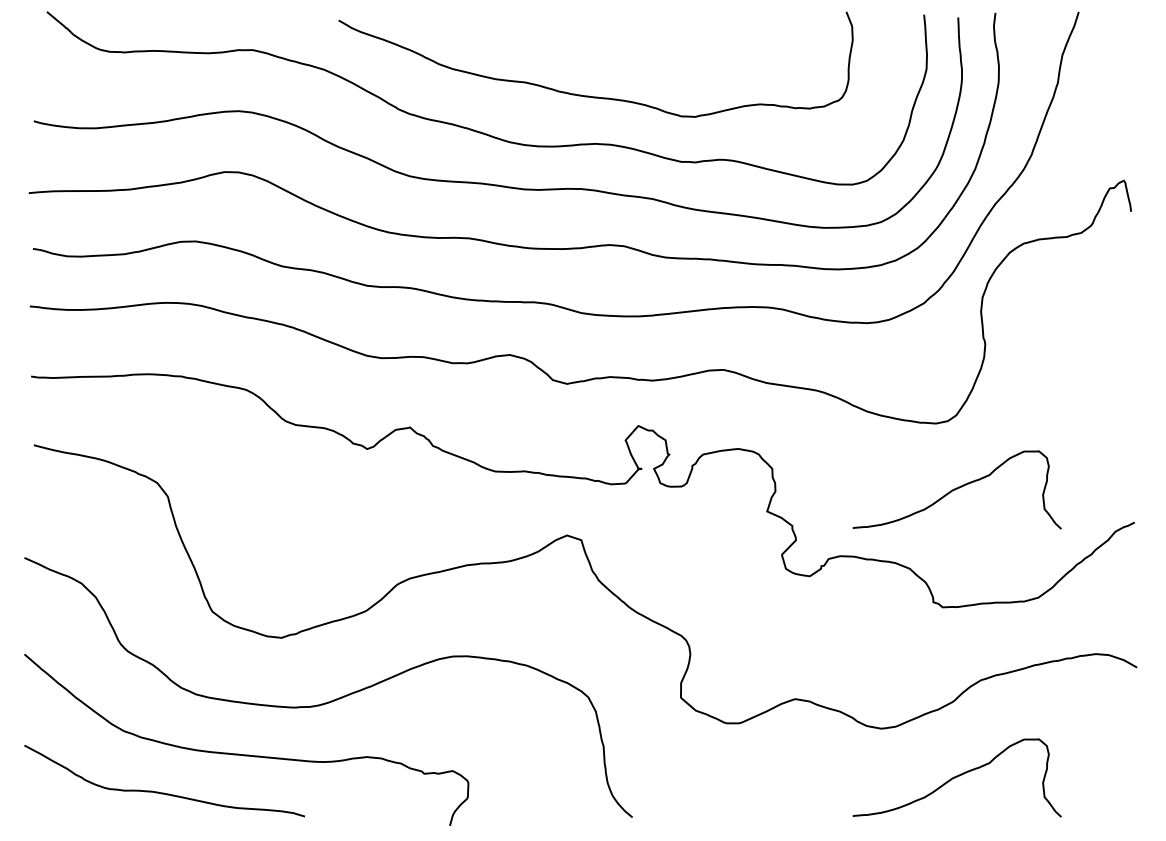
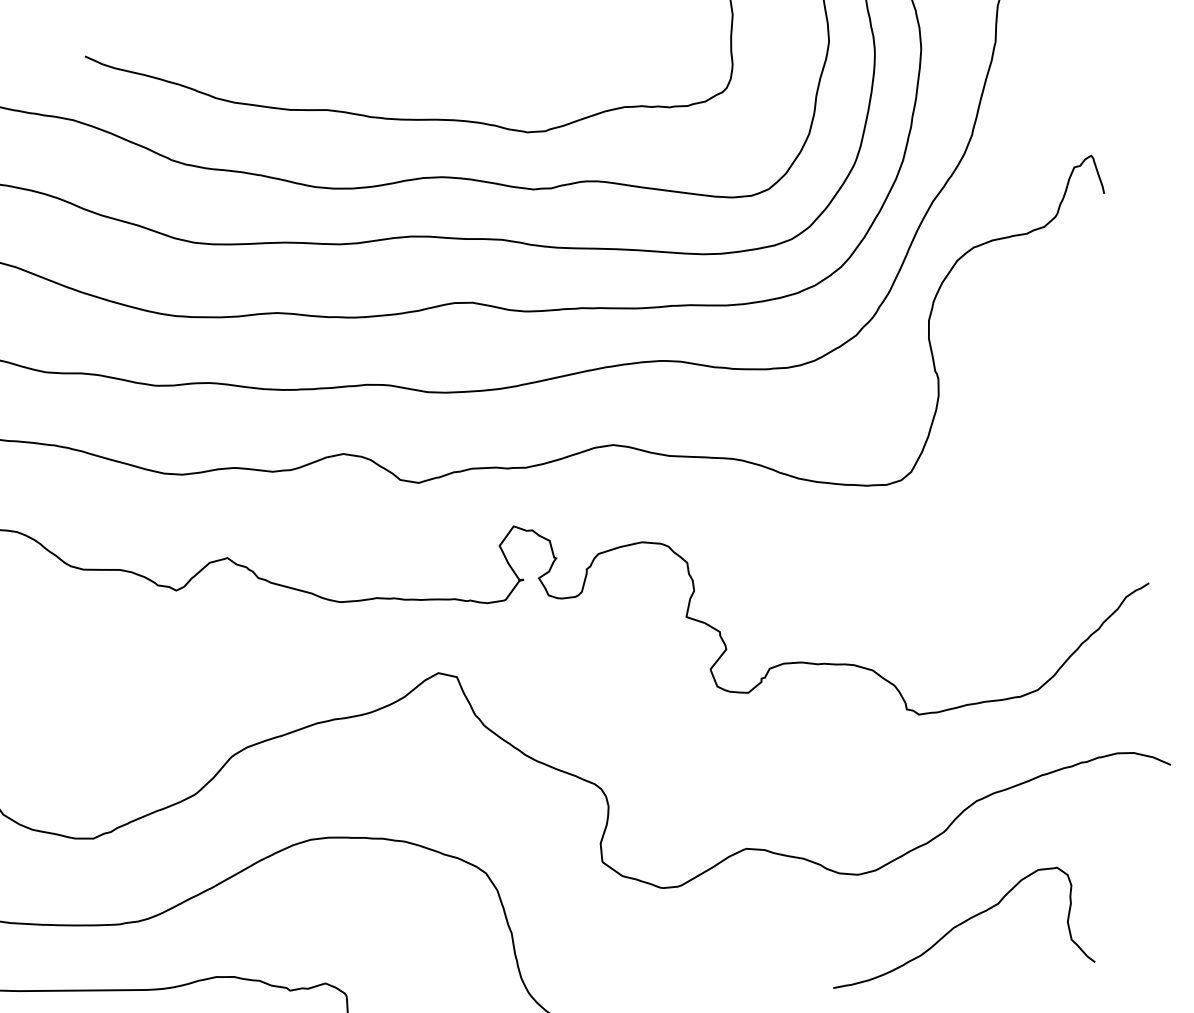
curve: (956, 489) -> (921, 564), removed

